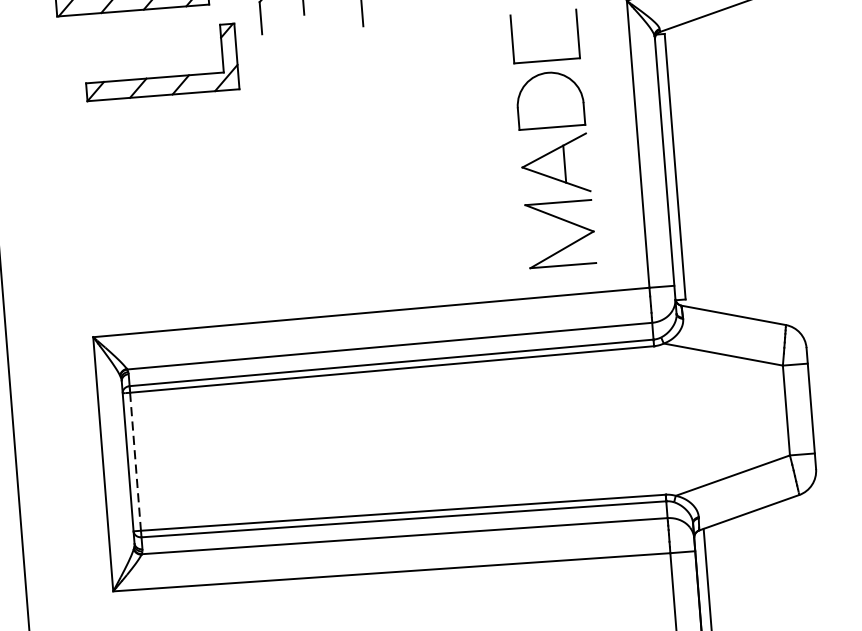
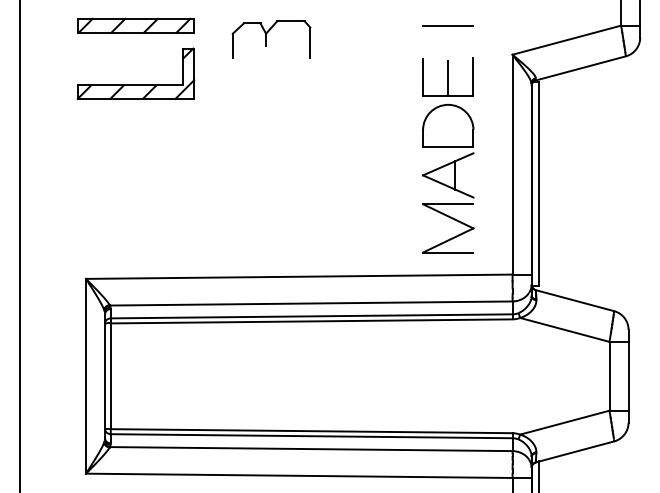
line: (545, 38) -> (448, 78), added
part: (161, 76) -> (135, 84), moved
line: (135, 462) -> (110, 376), dashed -> solid

